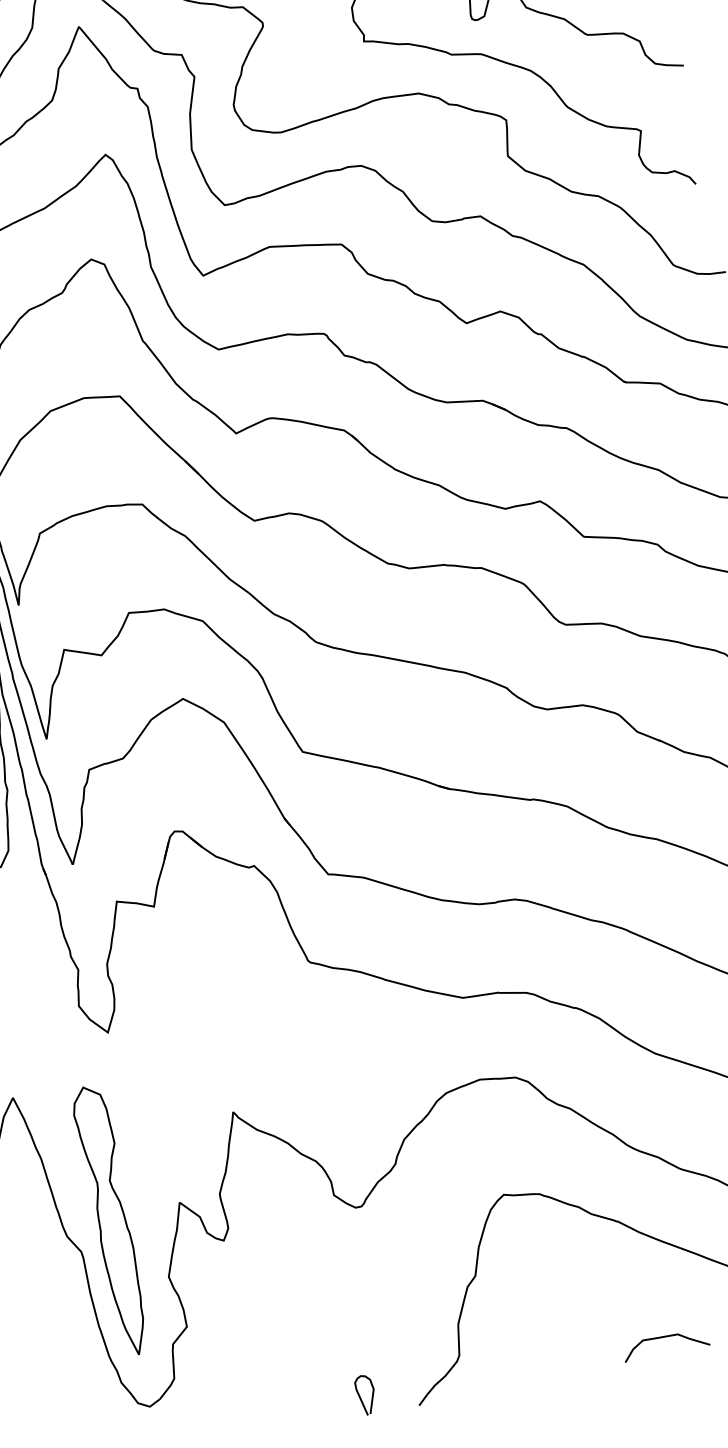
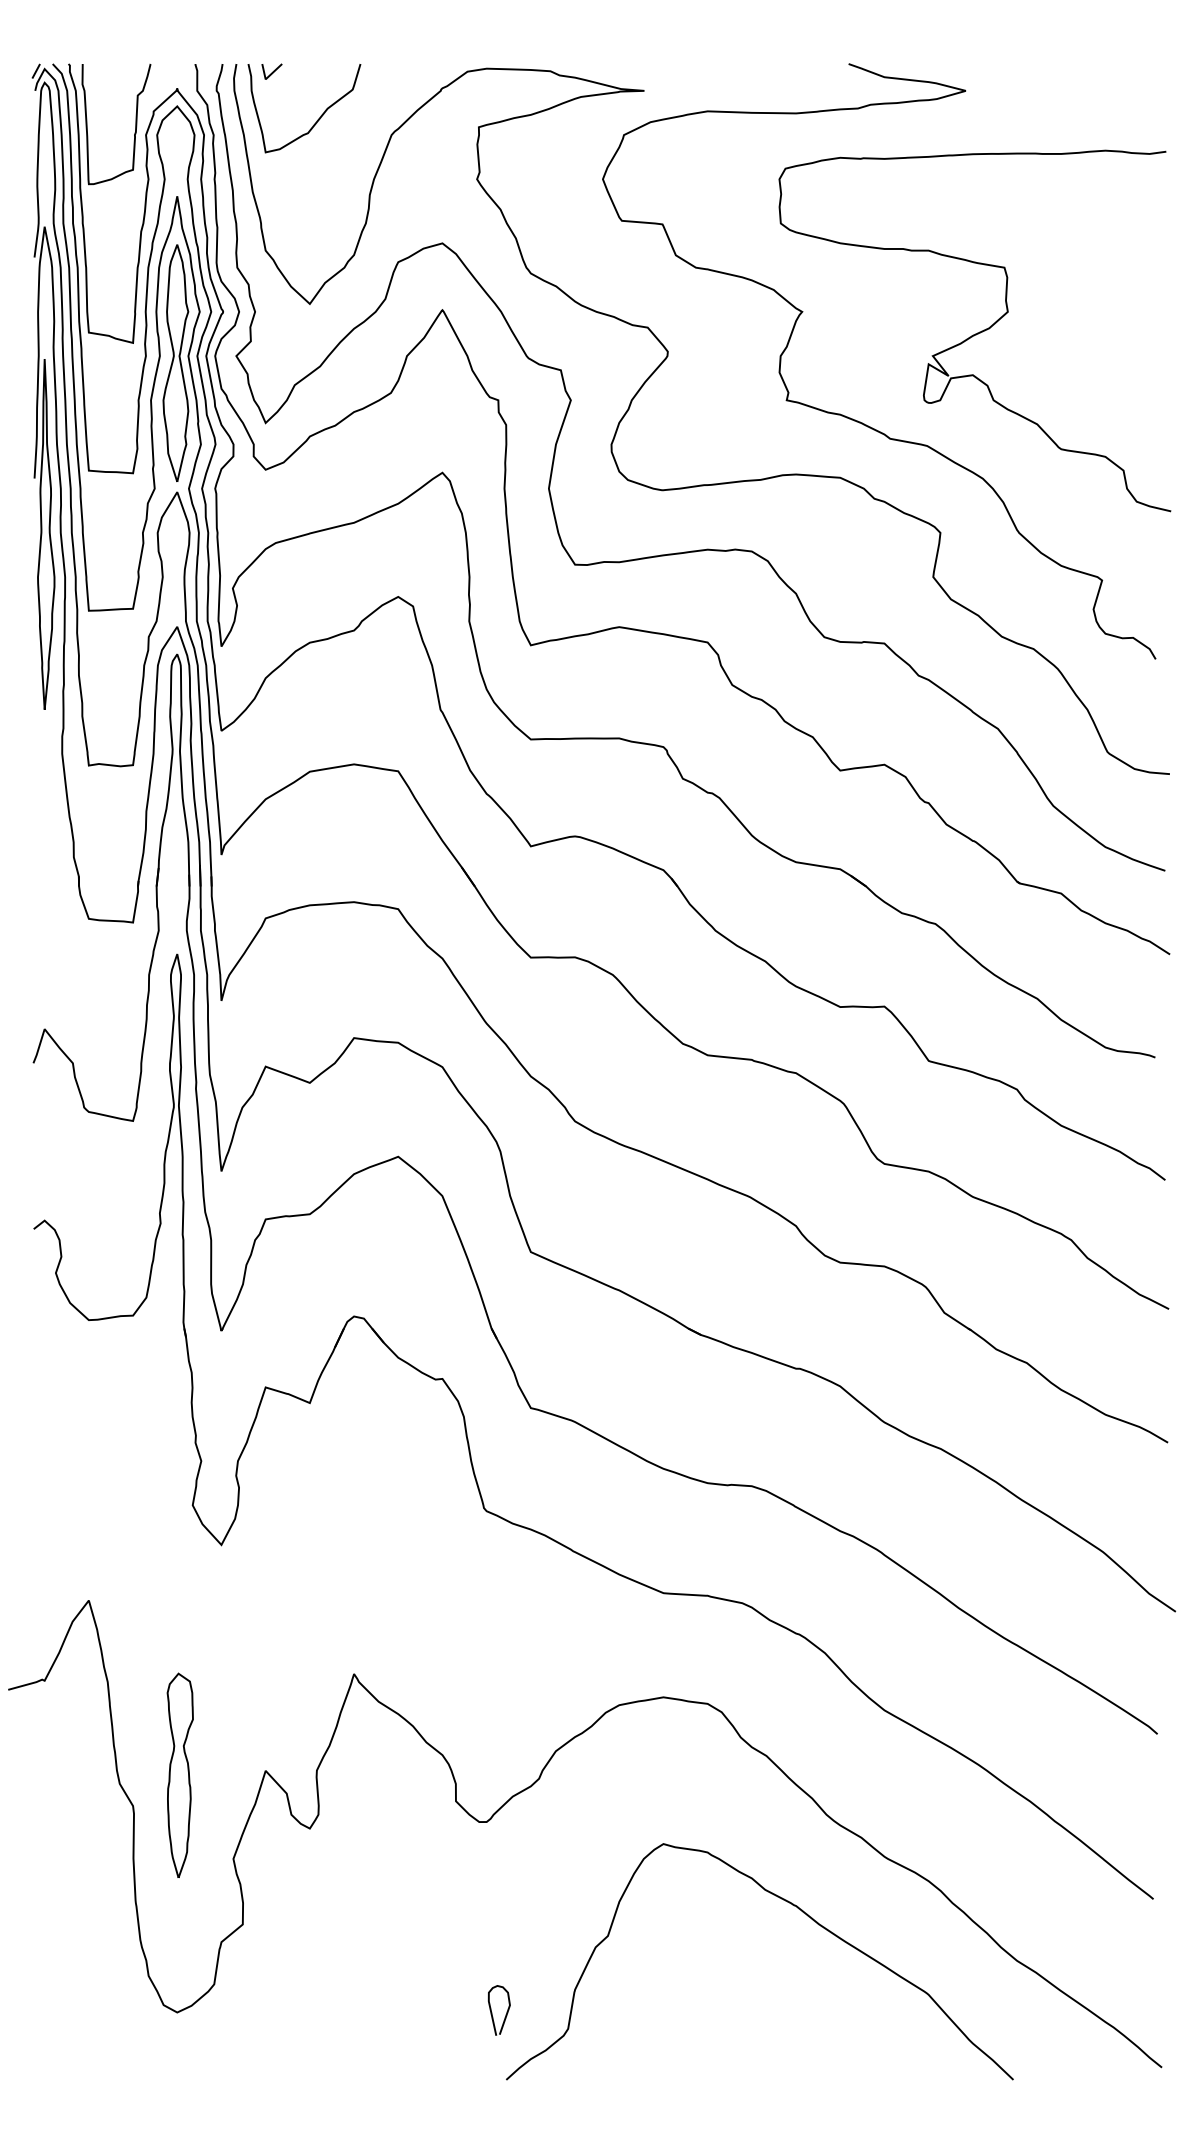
part: (113, 1220) -> (180, 1775), size x0.6
curve: (664, 1337) -> (822, 2059), removed
curve: (361, 1397) -> (492, 2012), moved

